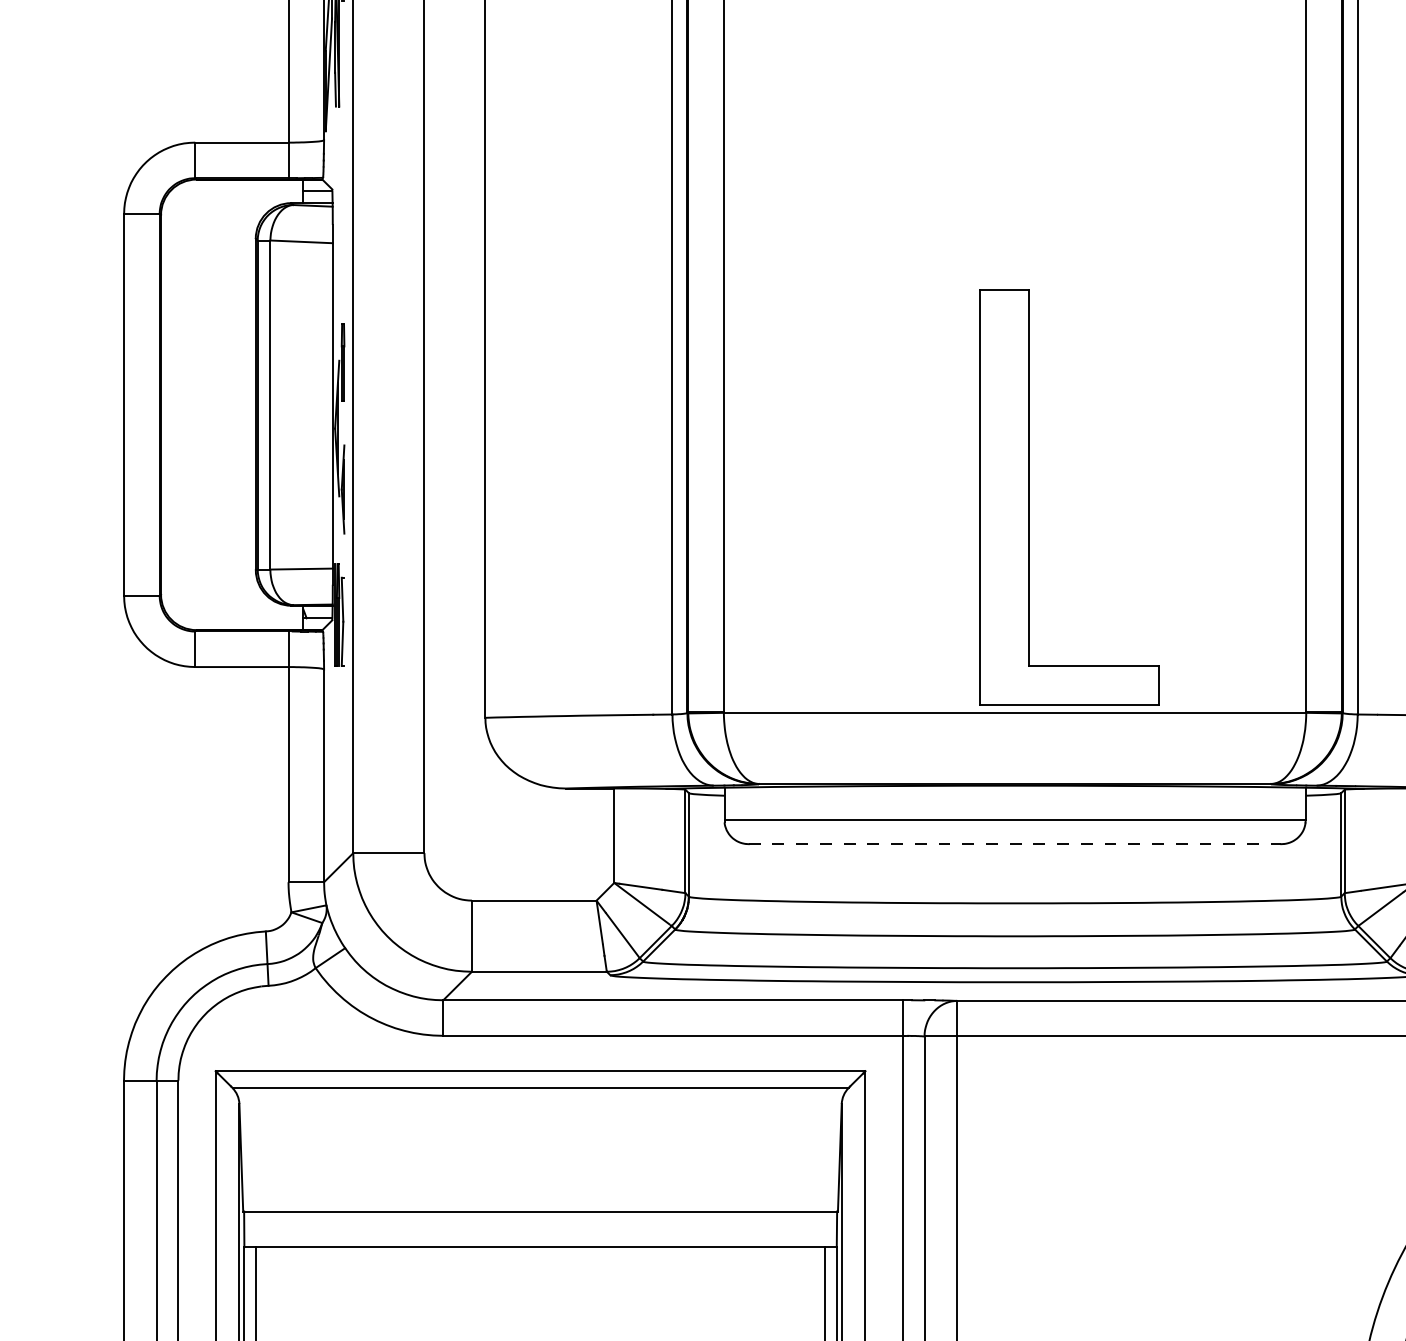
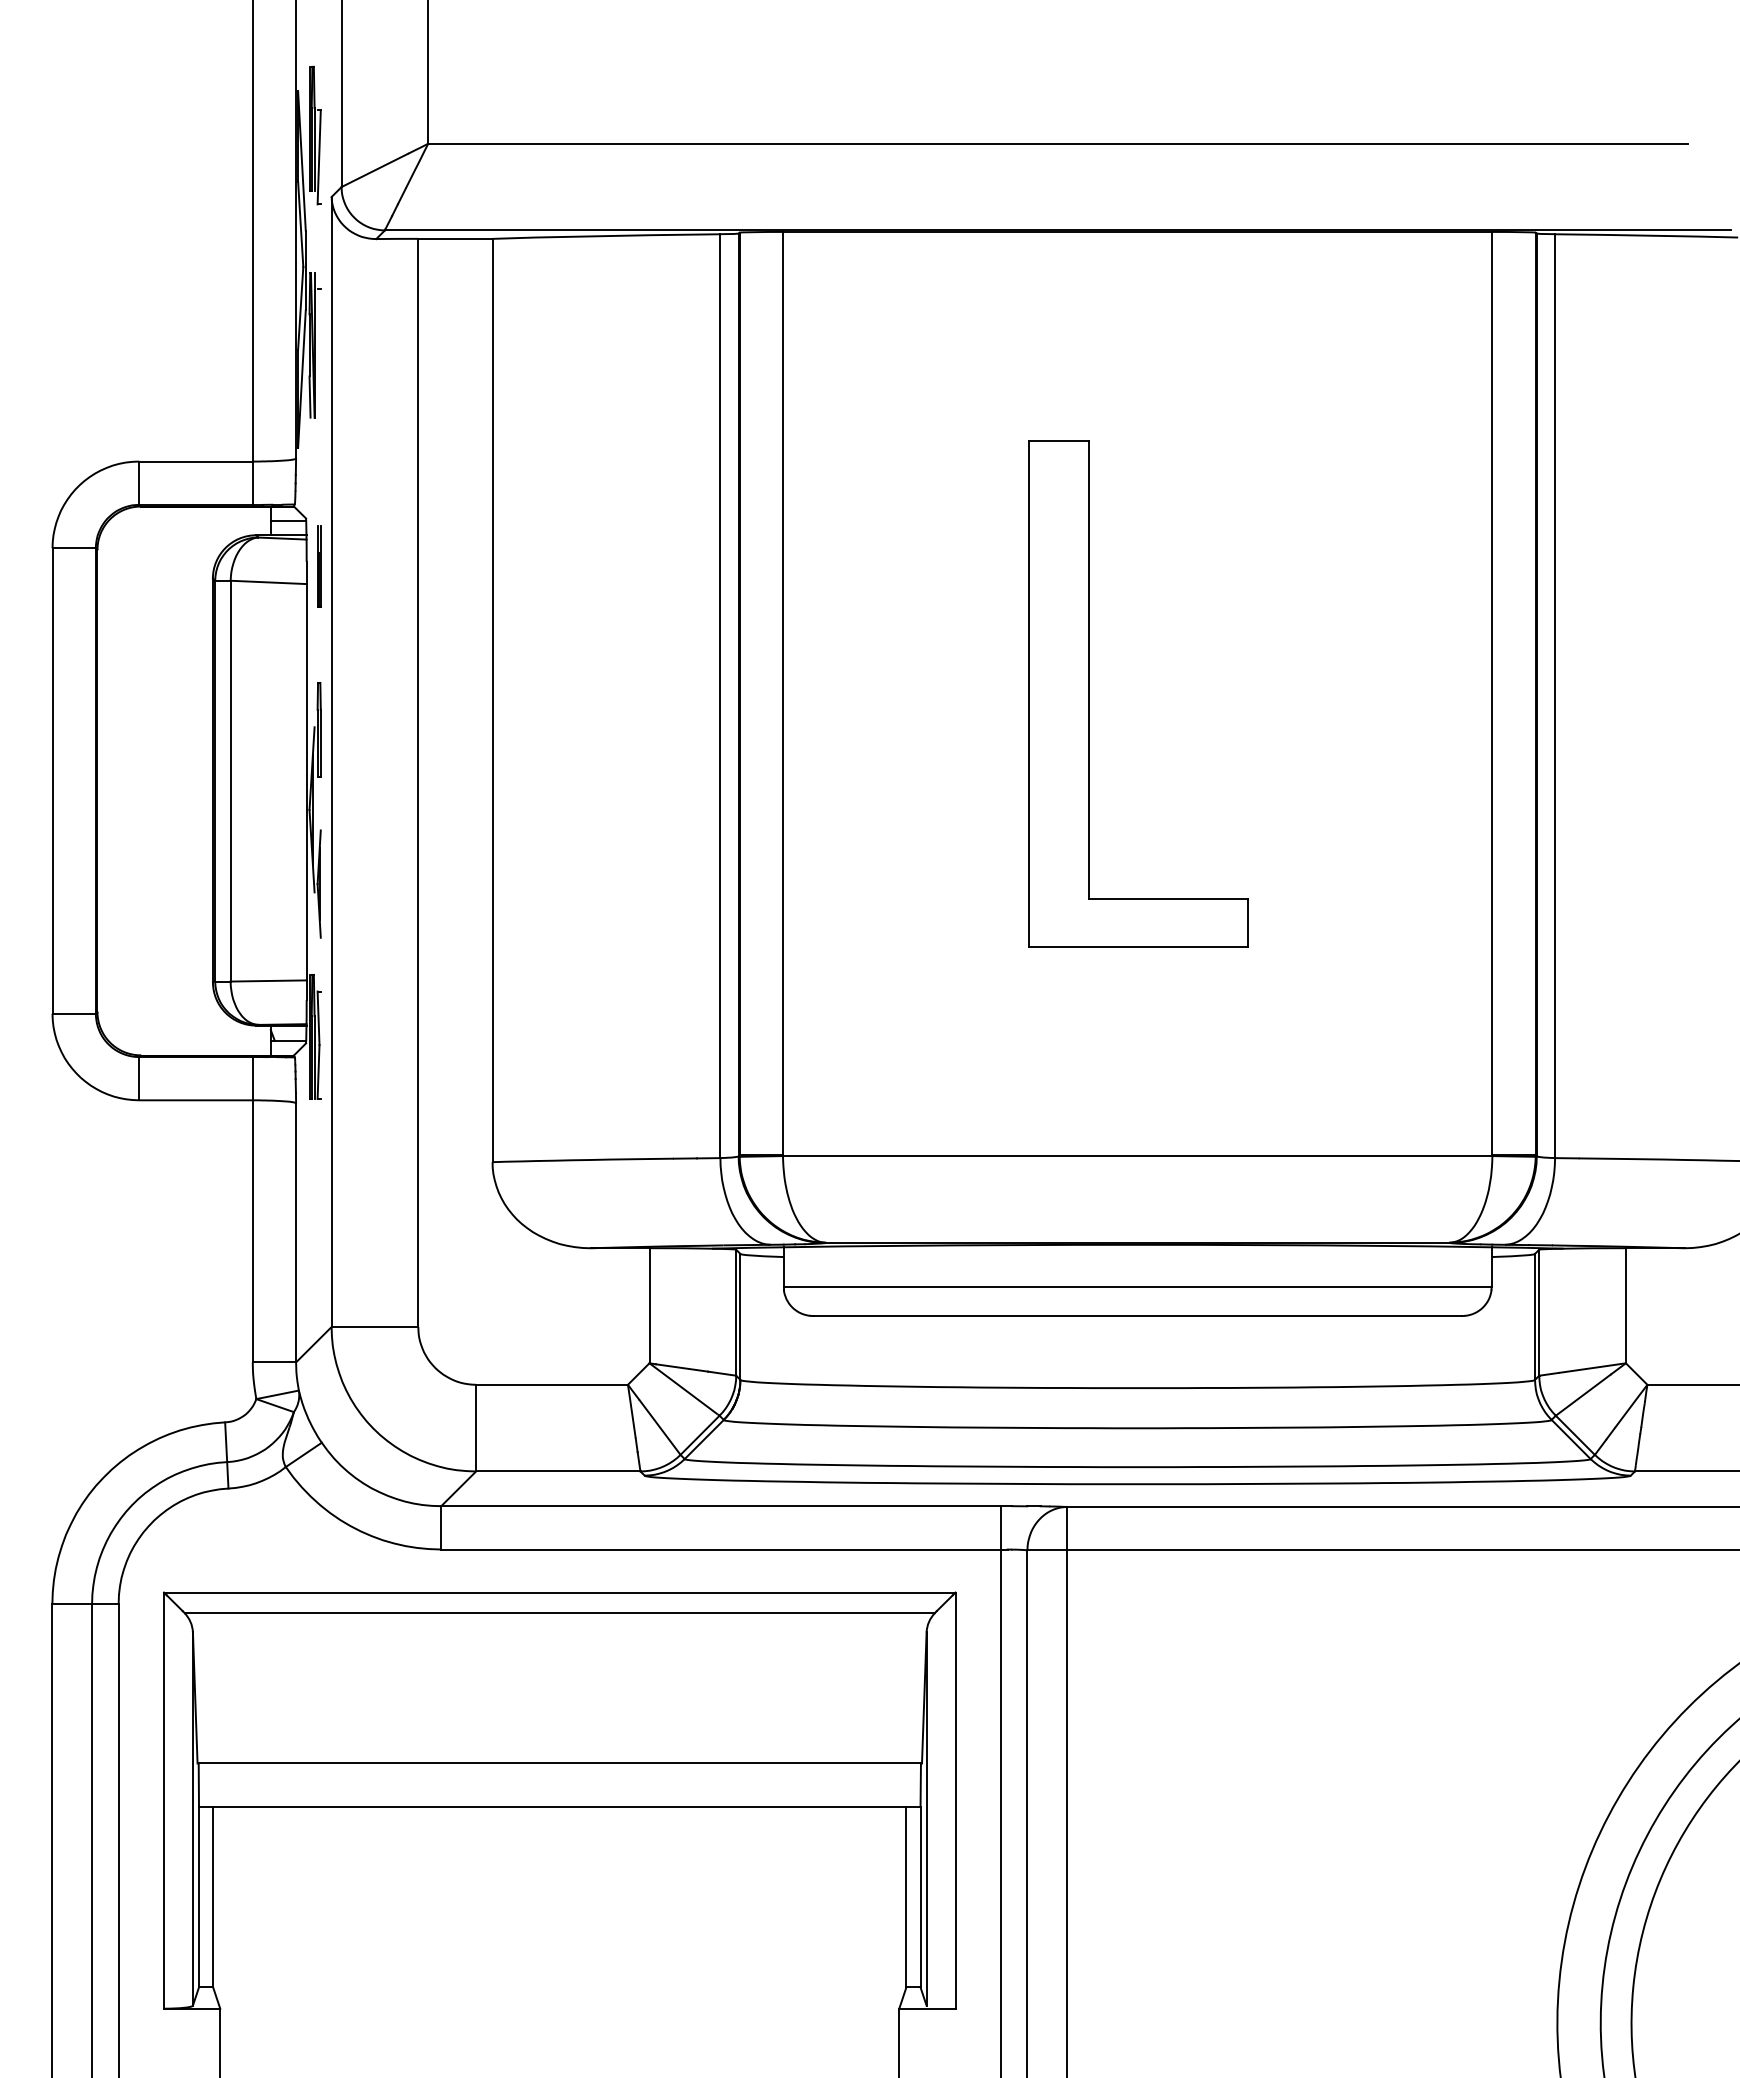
line: (343, 228) -> (319, 566), added
part: (1029, 496) -> (1089, 693), moved
line: (1015, 844) -> (1138, 1316), dashed -> solid

